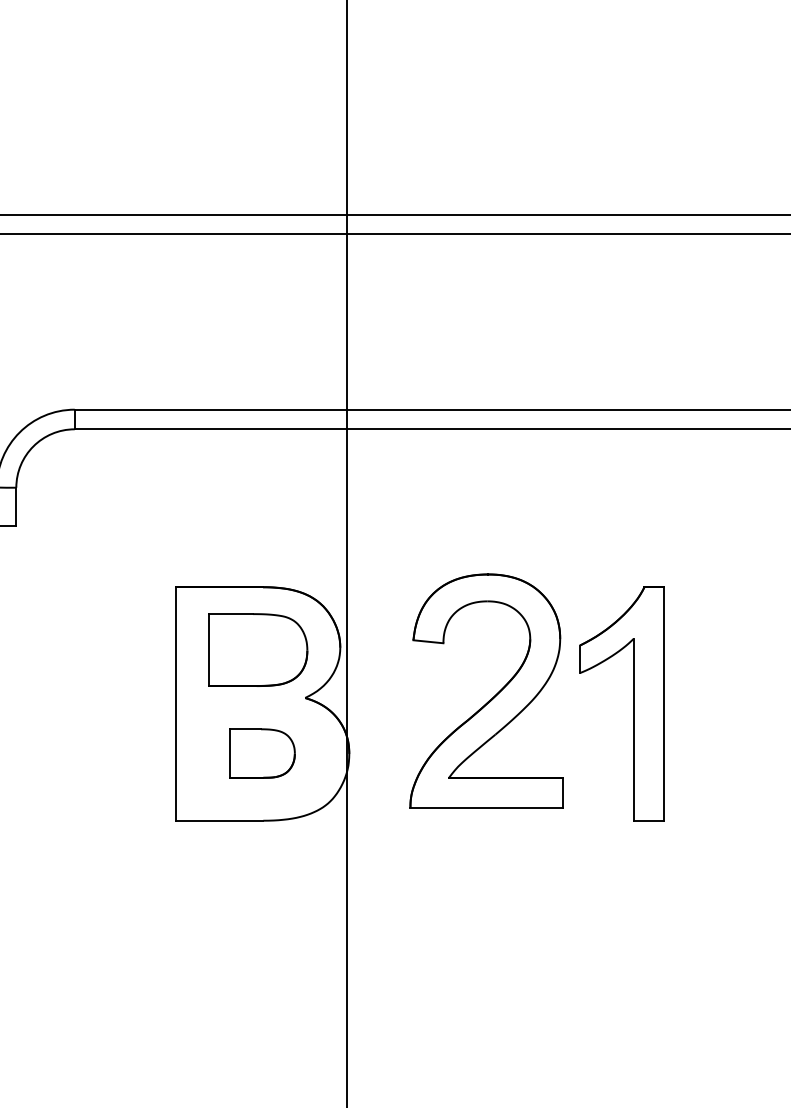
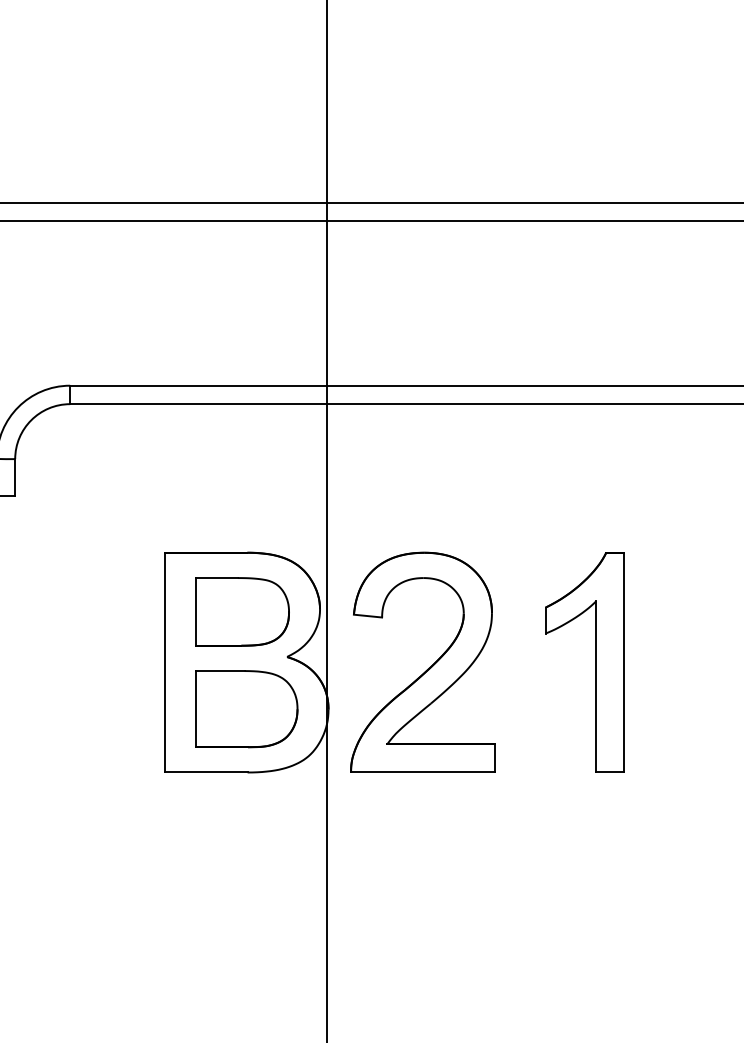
part: (491, 697) -> (427, 668), moved
part: (262, 753) -> (246, 709), size x1.67

